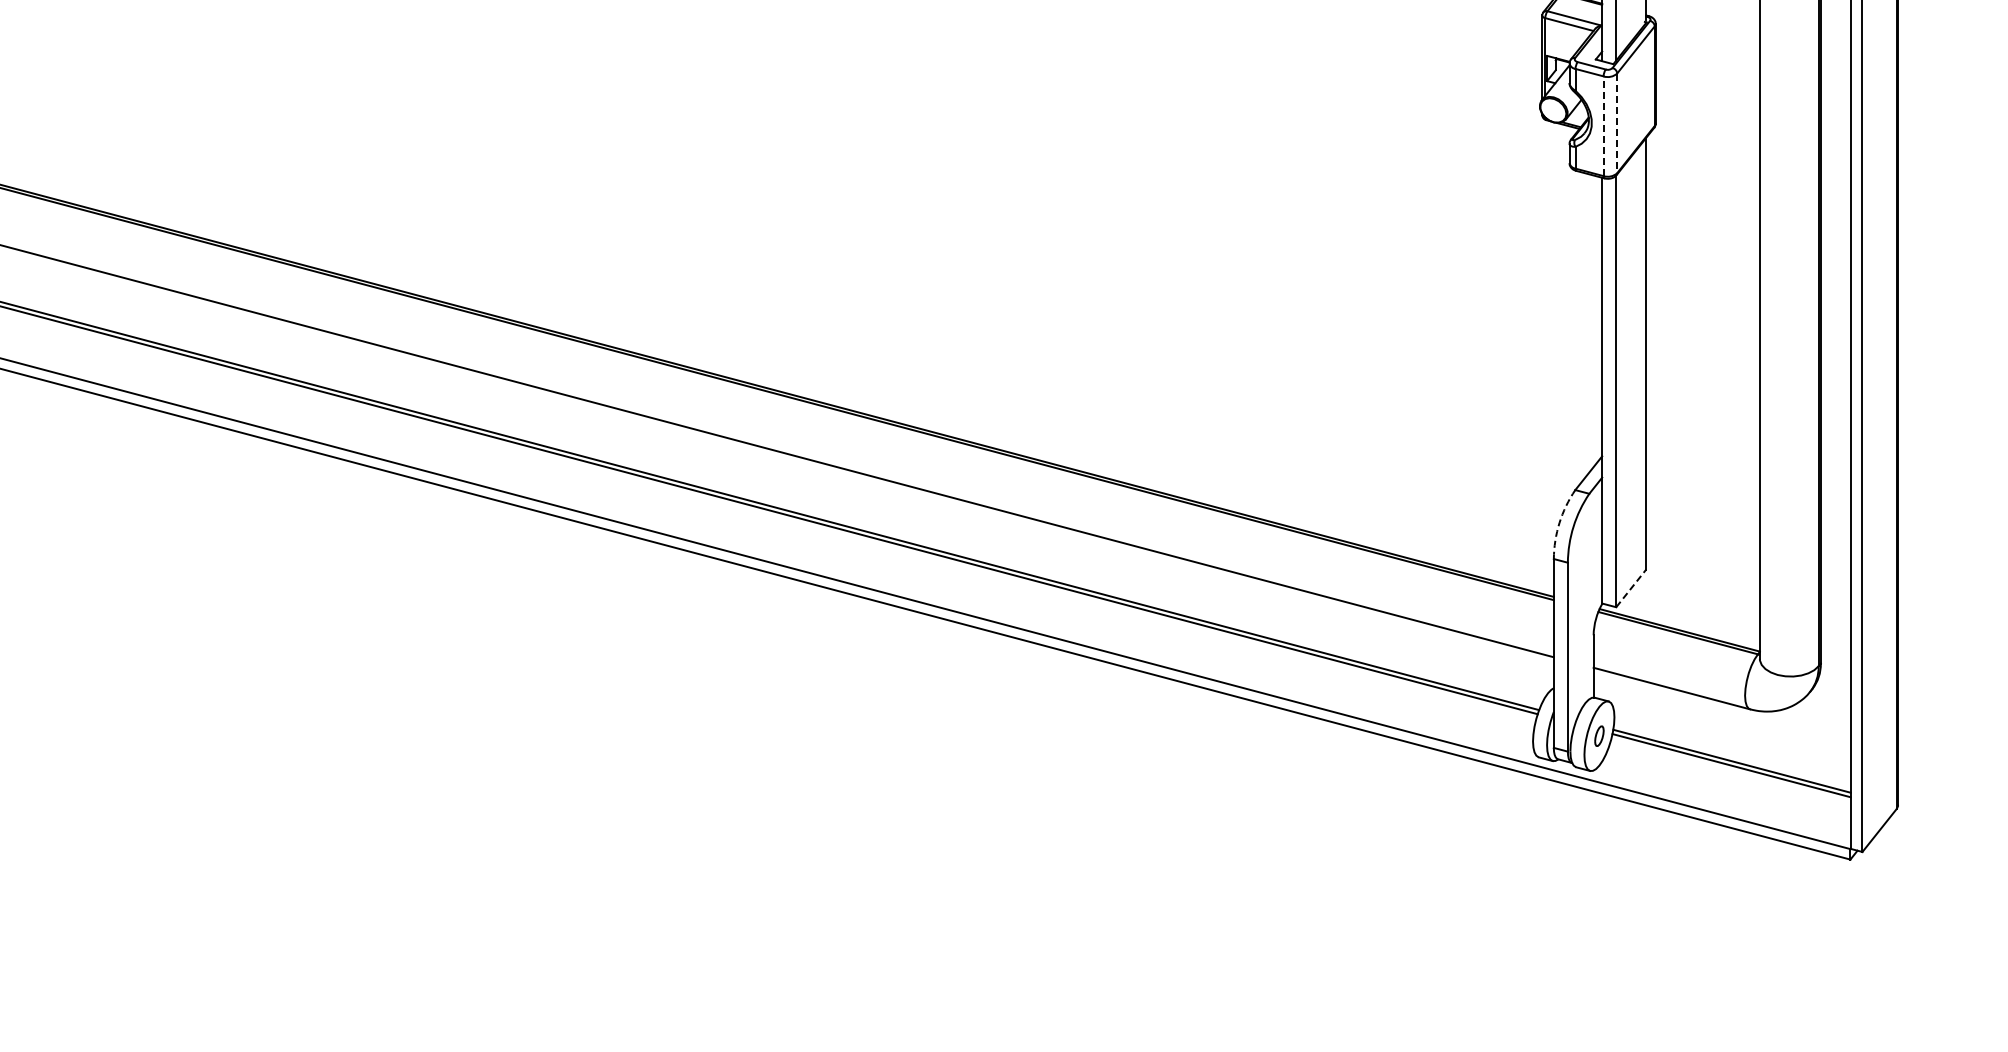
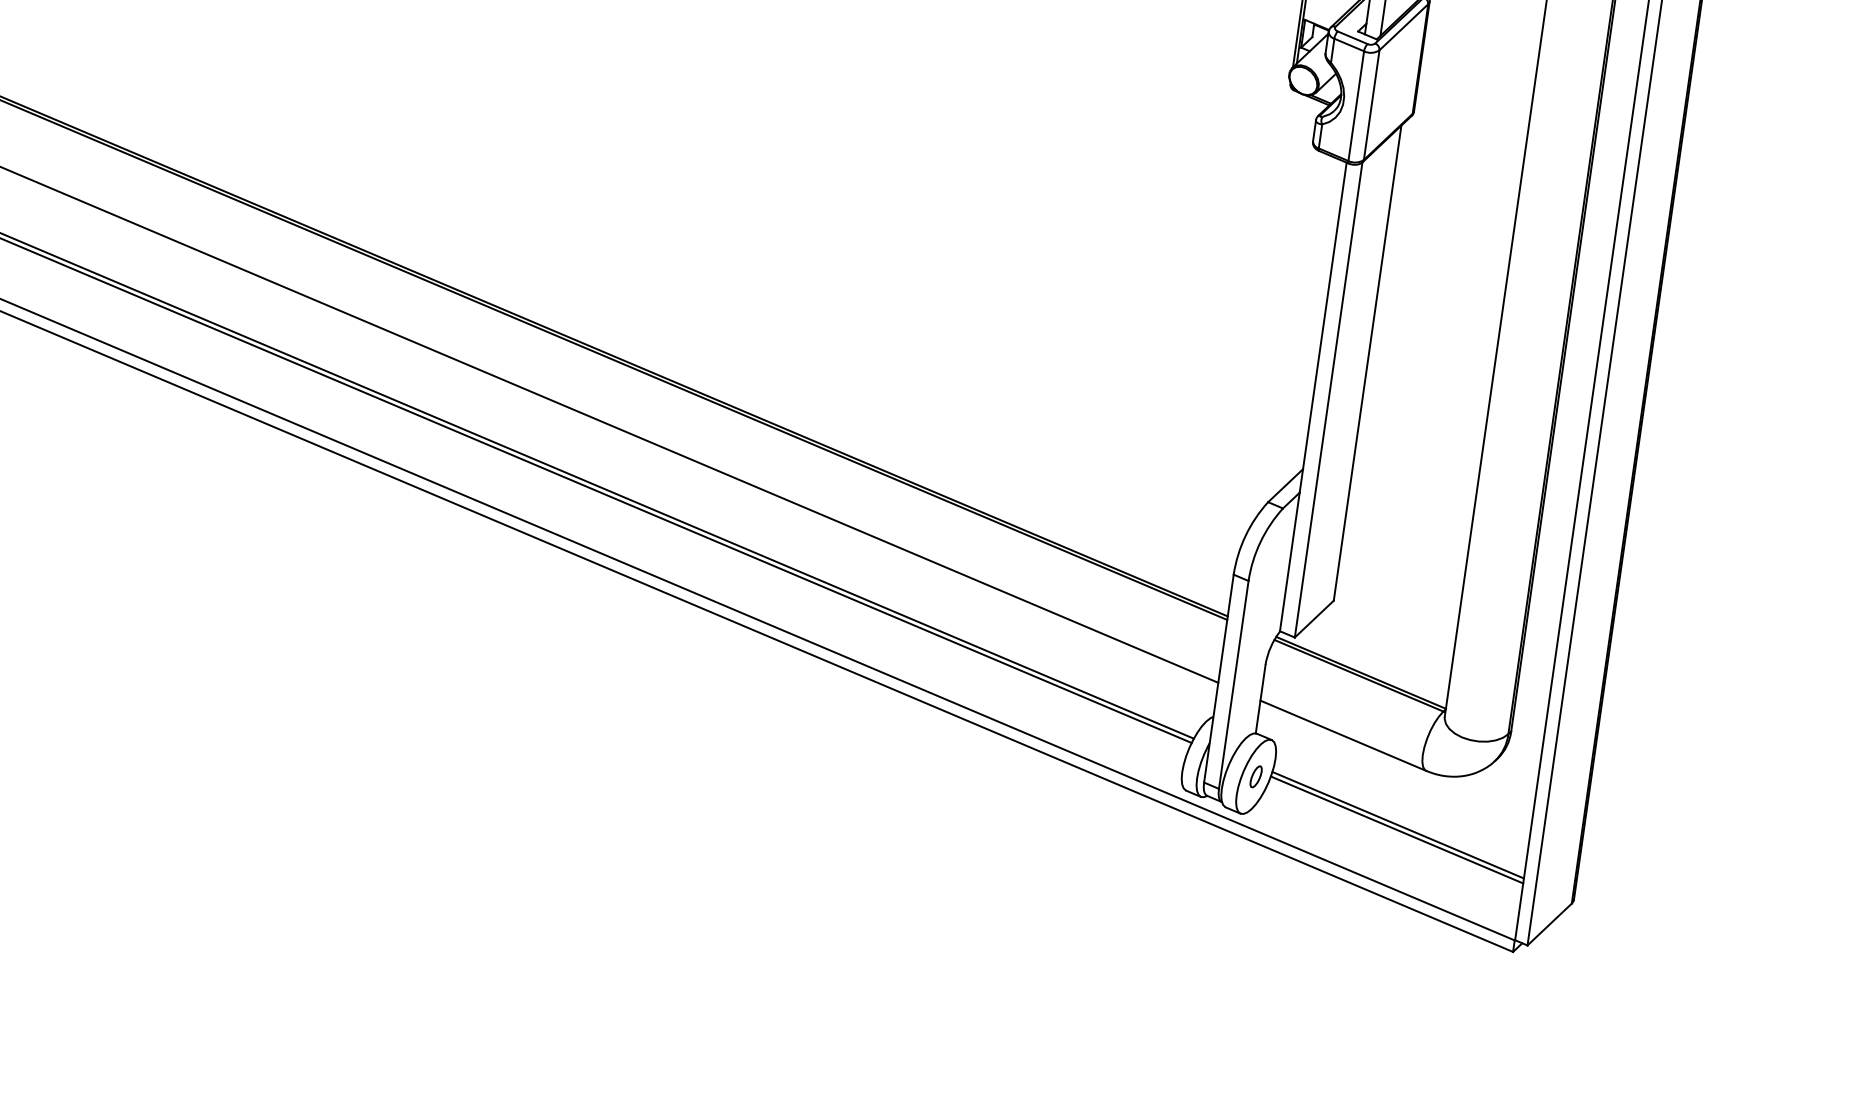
line: (1617, 123) -> (1372, 105), dashed -> solid
line: (1603, 126) -> (1356, 106), dashed -> solid
arc: (1559, 522) -> (1245, 535), dashed -> solid
line: (1631, 588) -> (1314, 619), dashed -> solid

